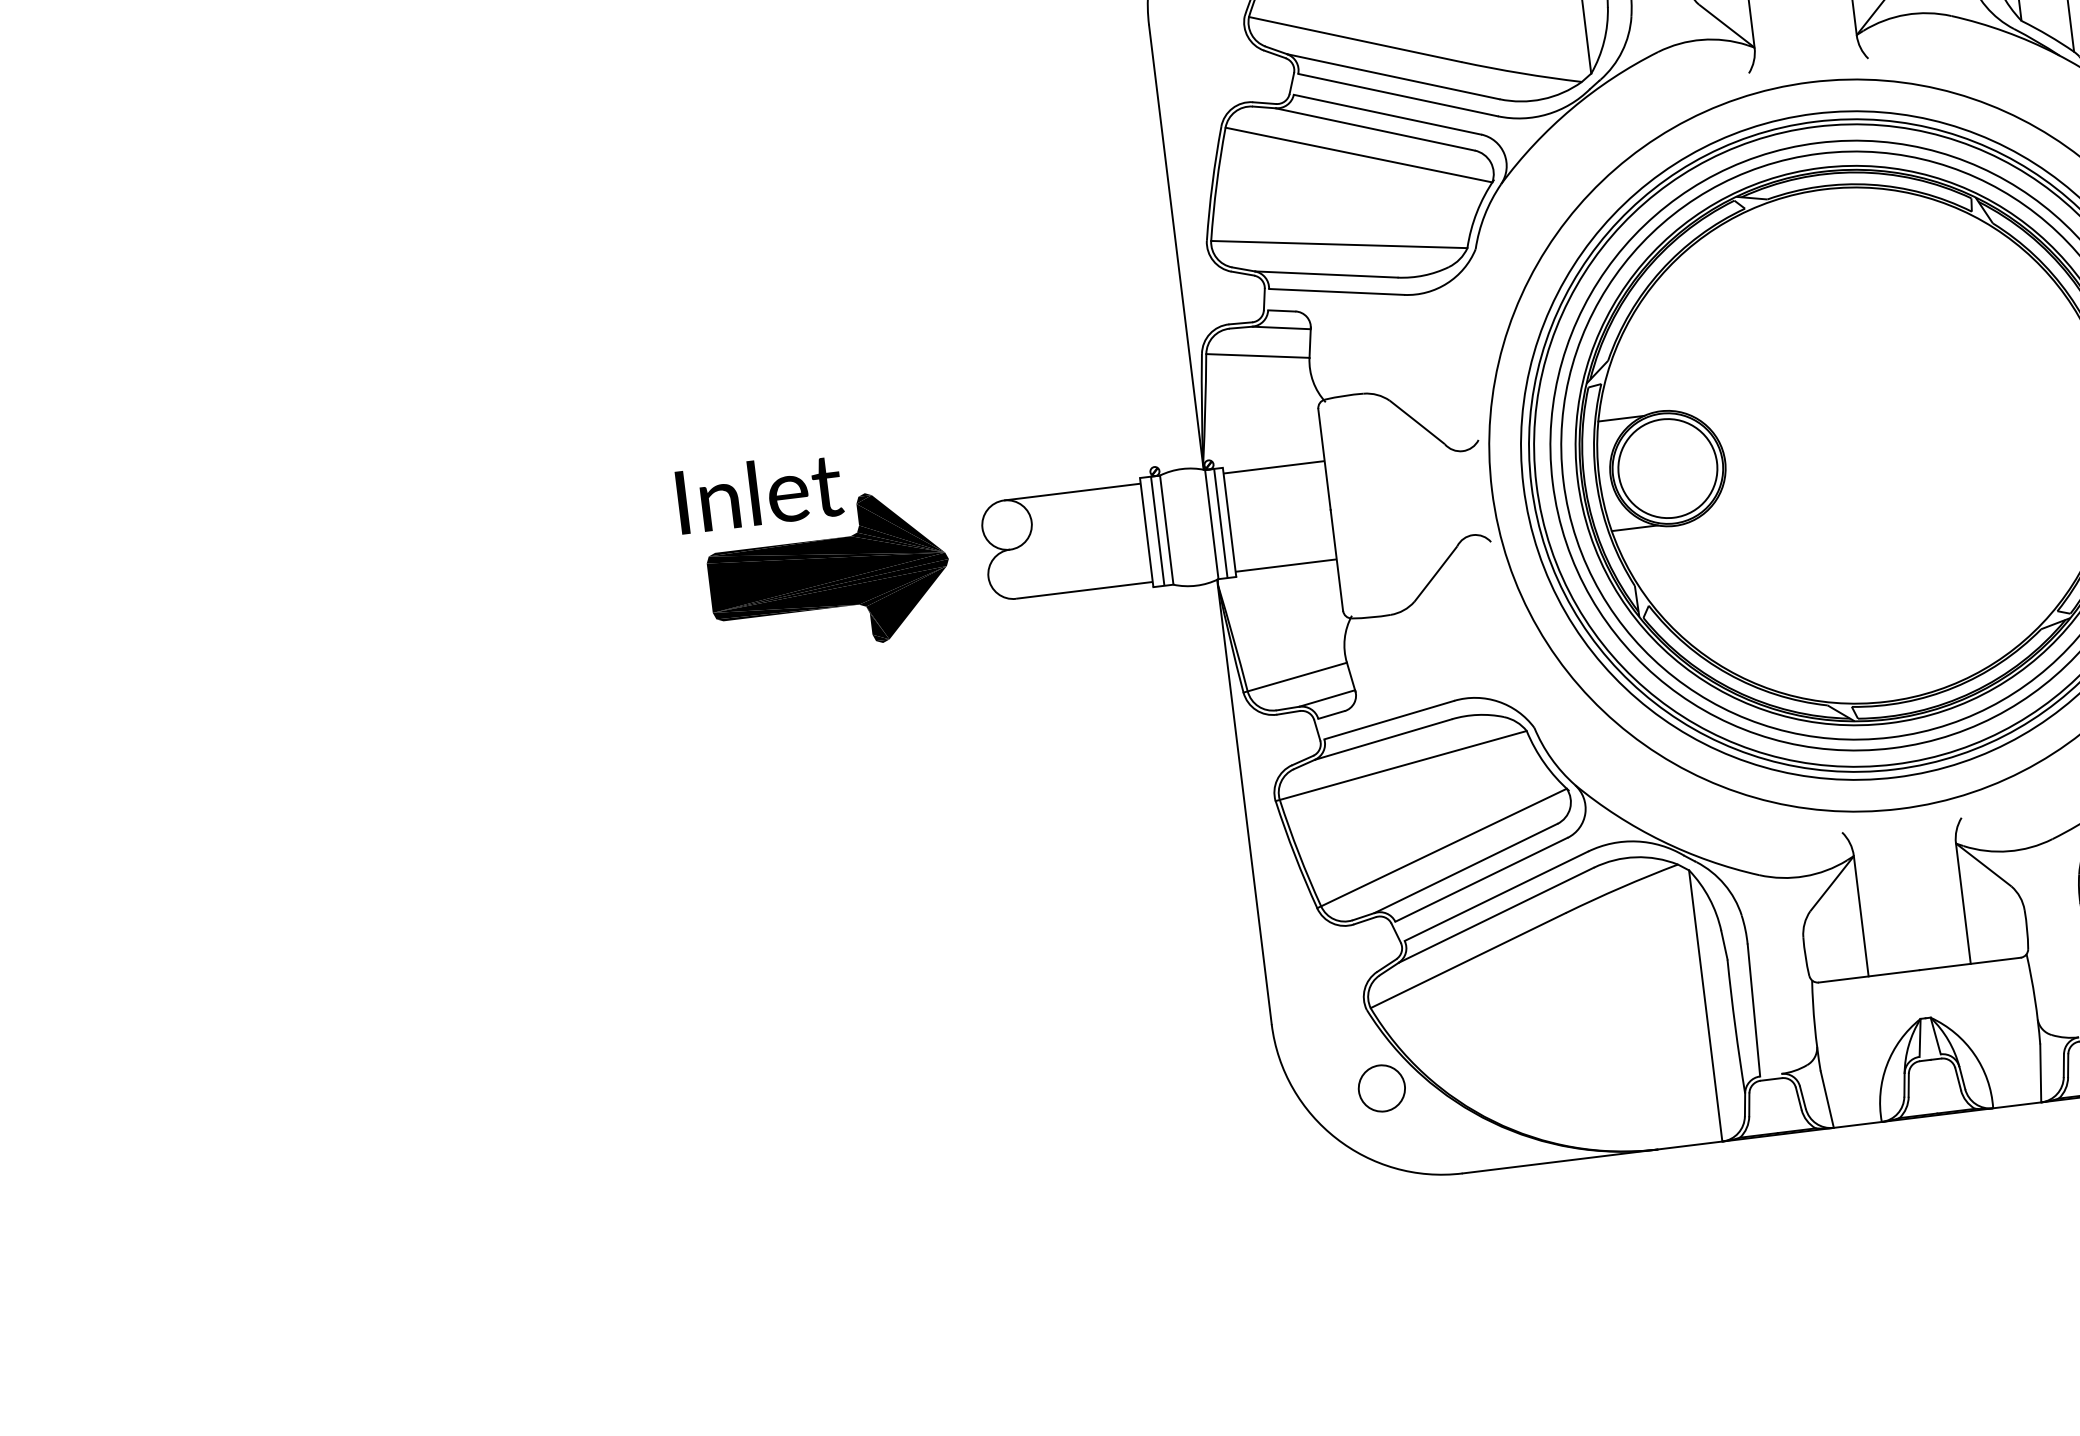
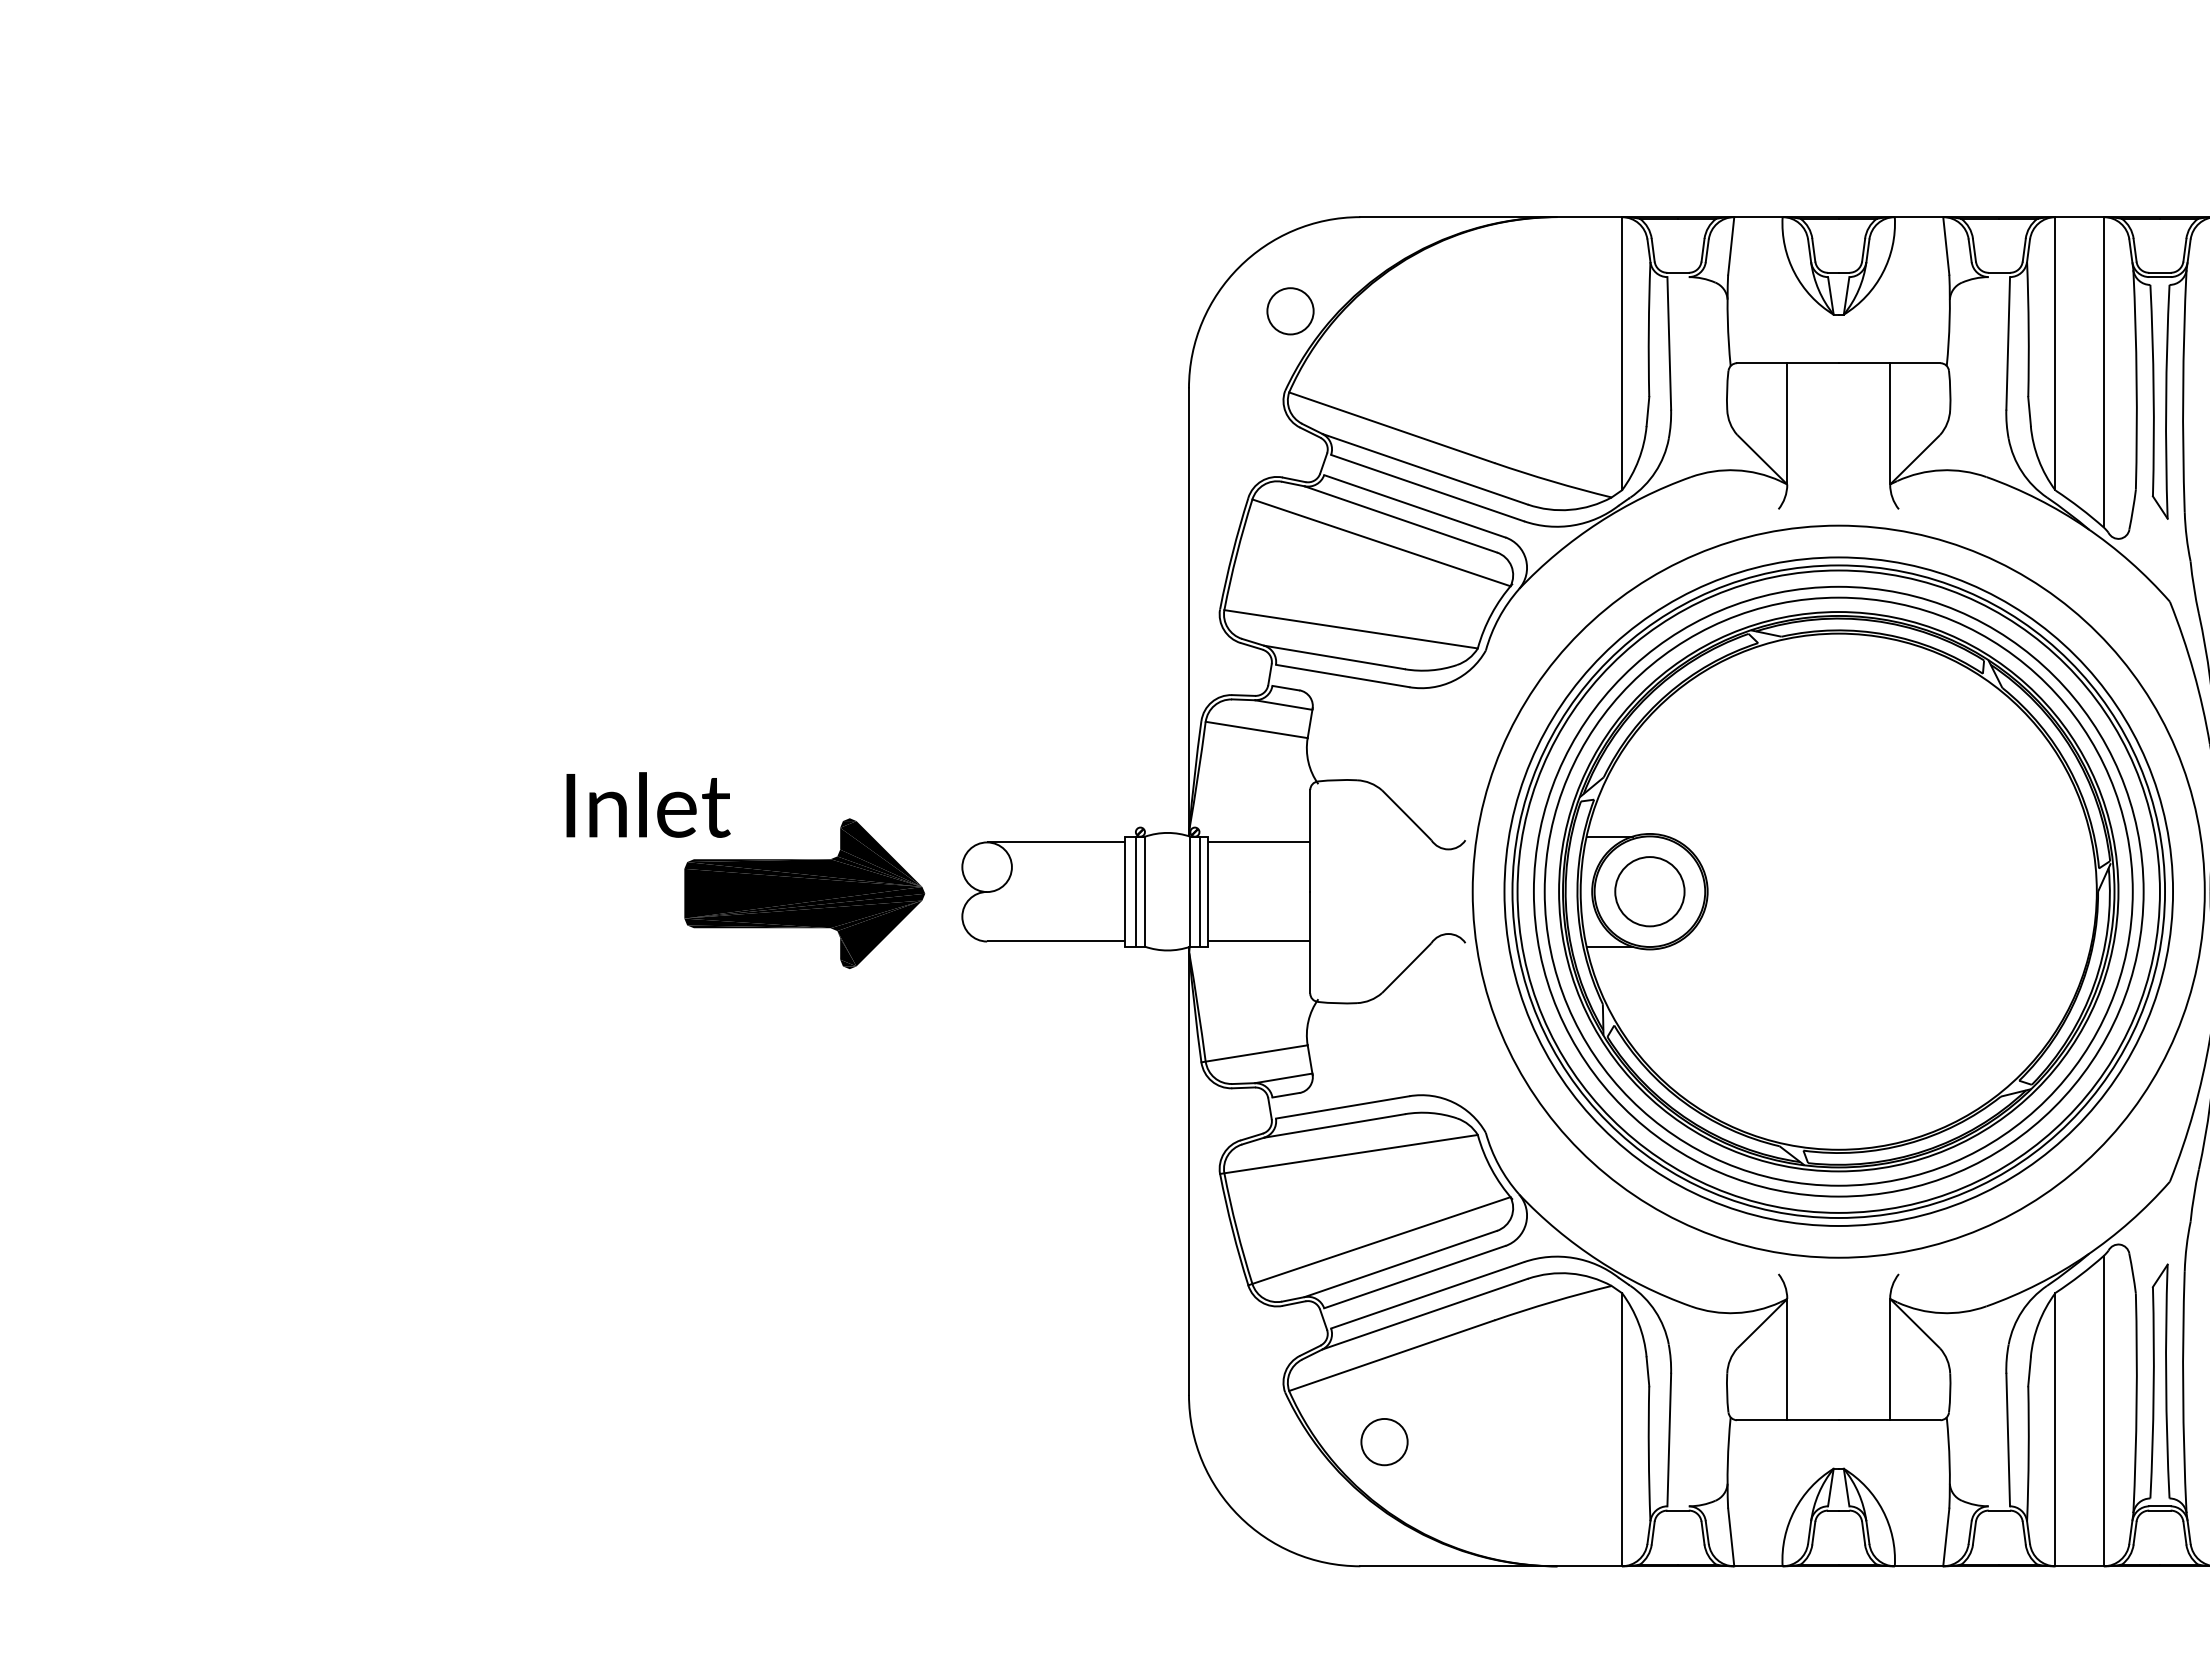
circle: (1667, 468) -> (1649, 891), size x0.7
text: (759, 492) -> (648, 804), moved
circle: (1381, 1088) -> (1384, 1442), moved

